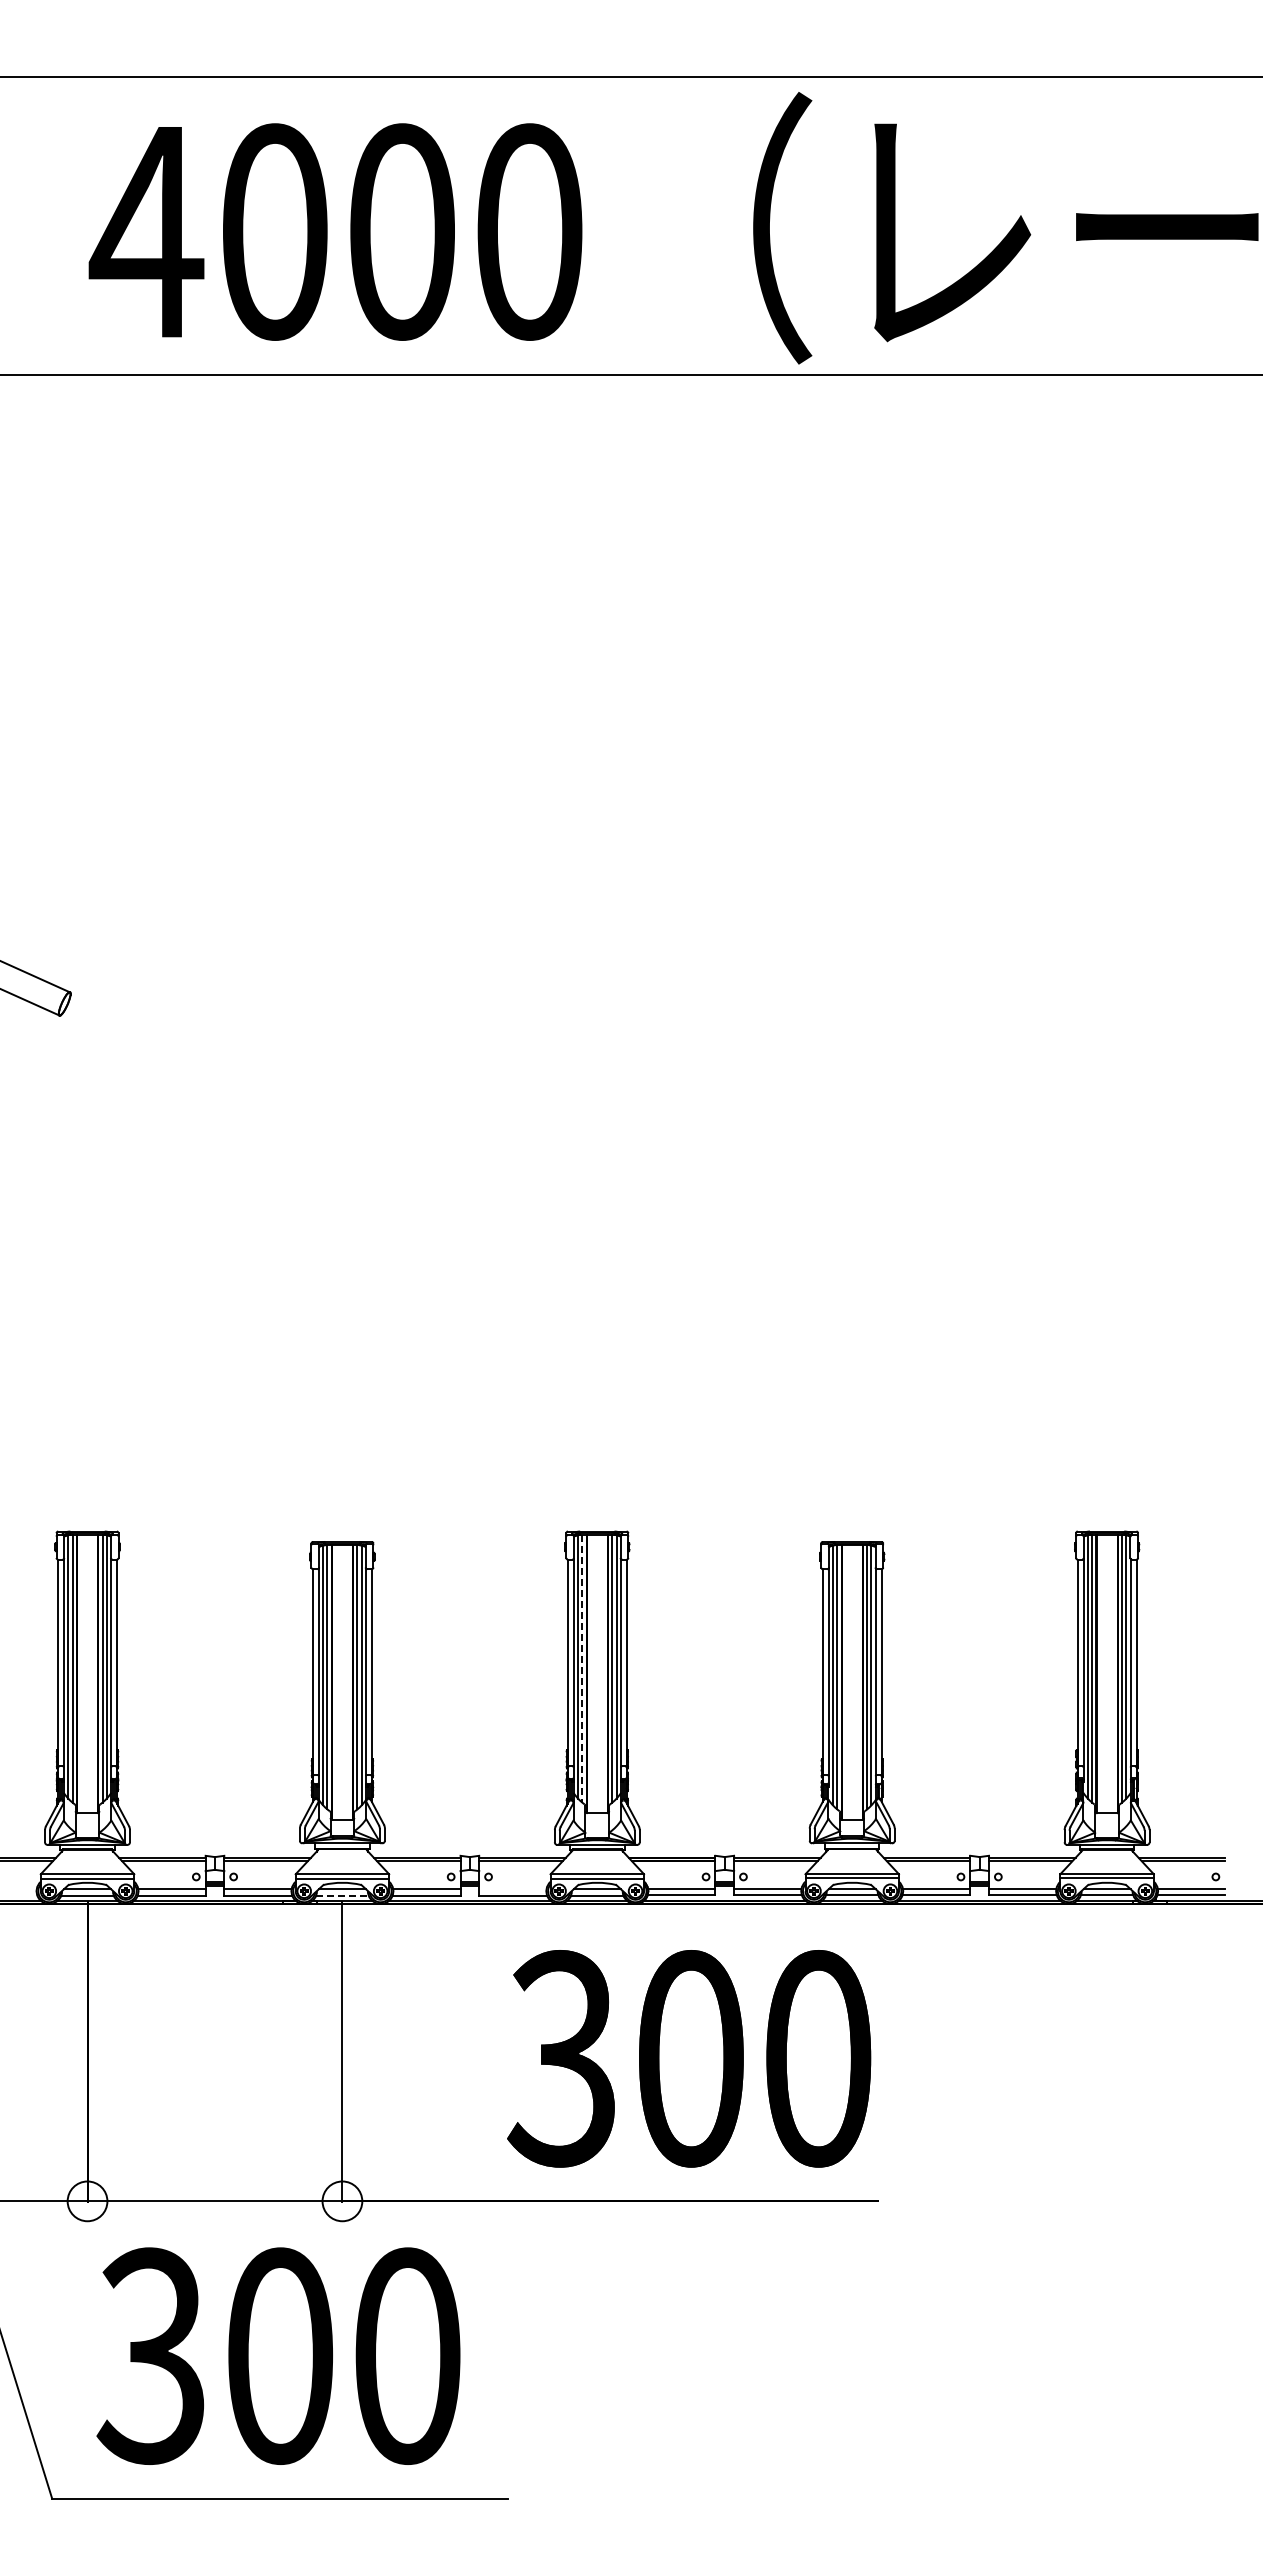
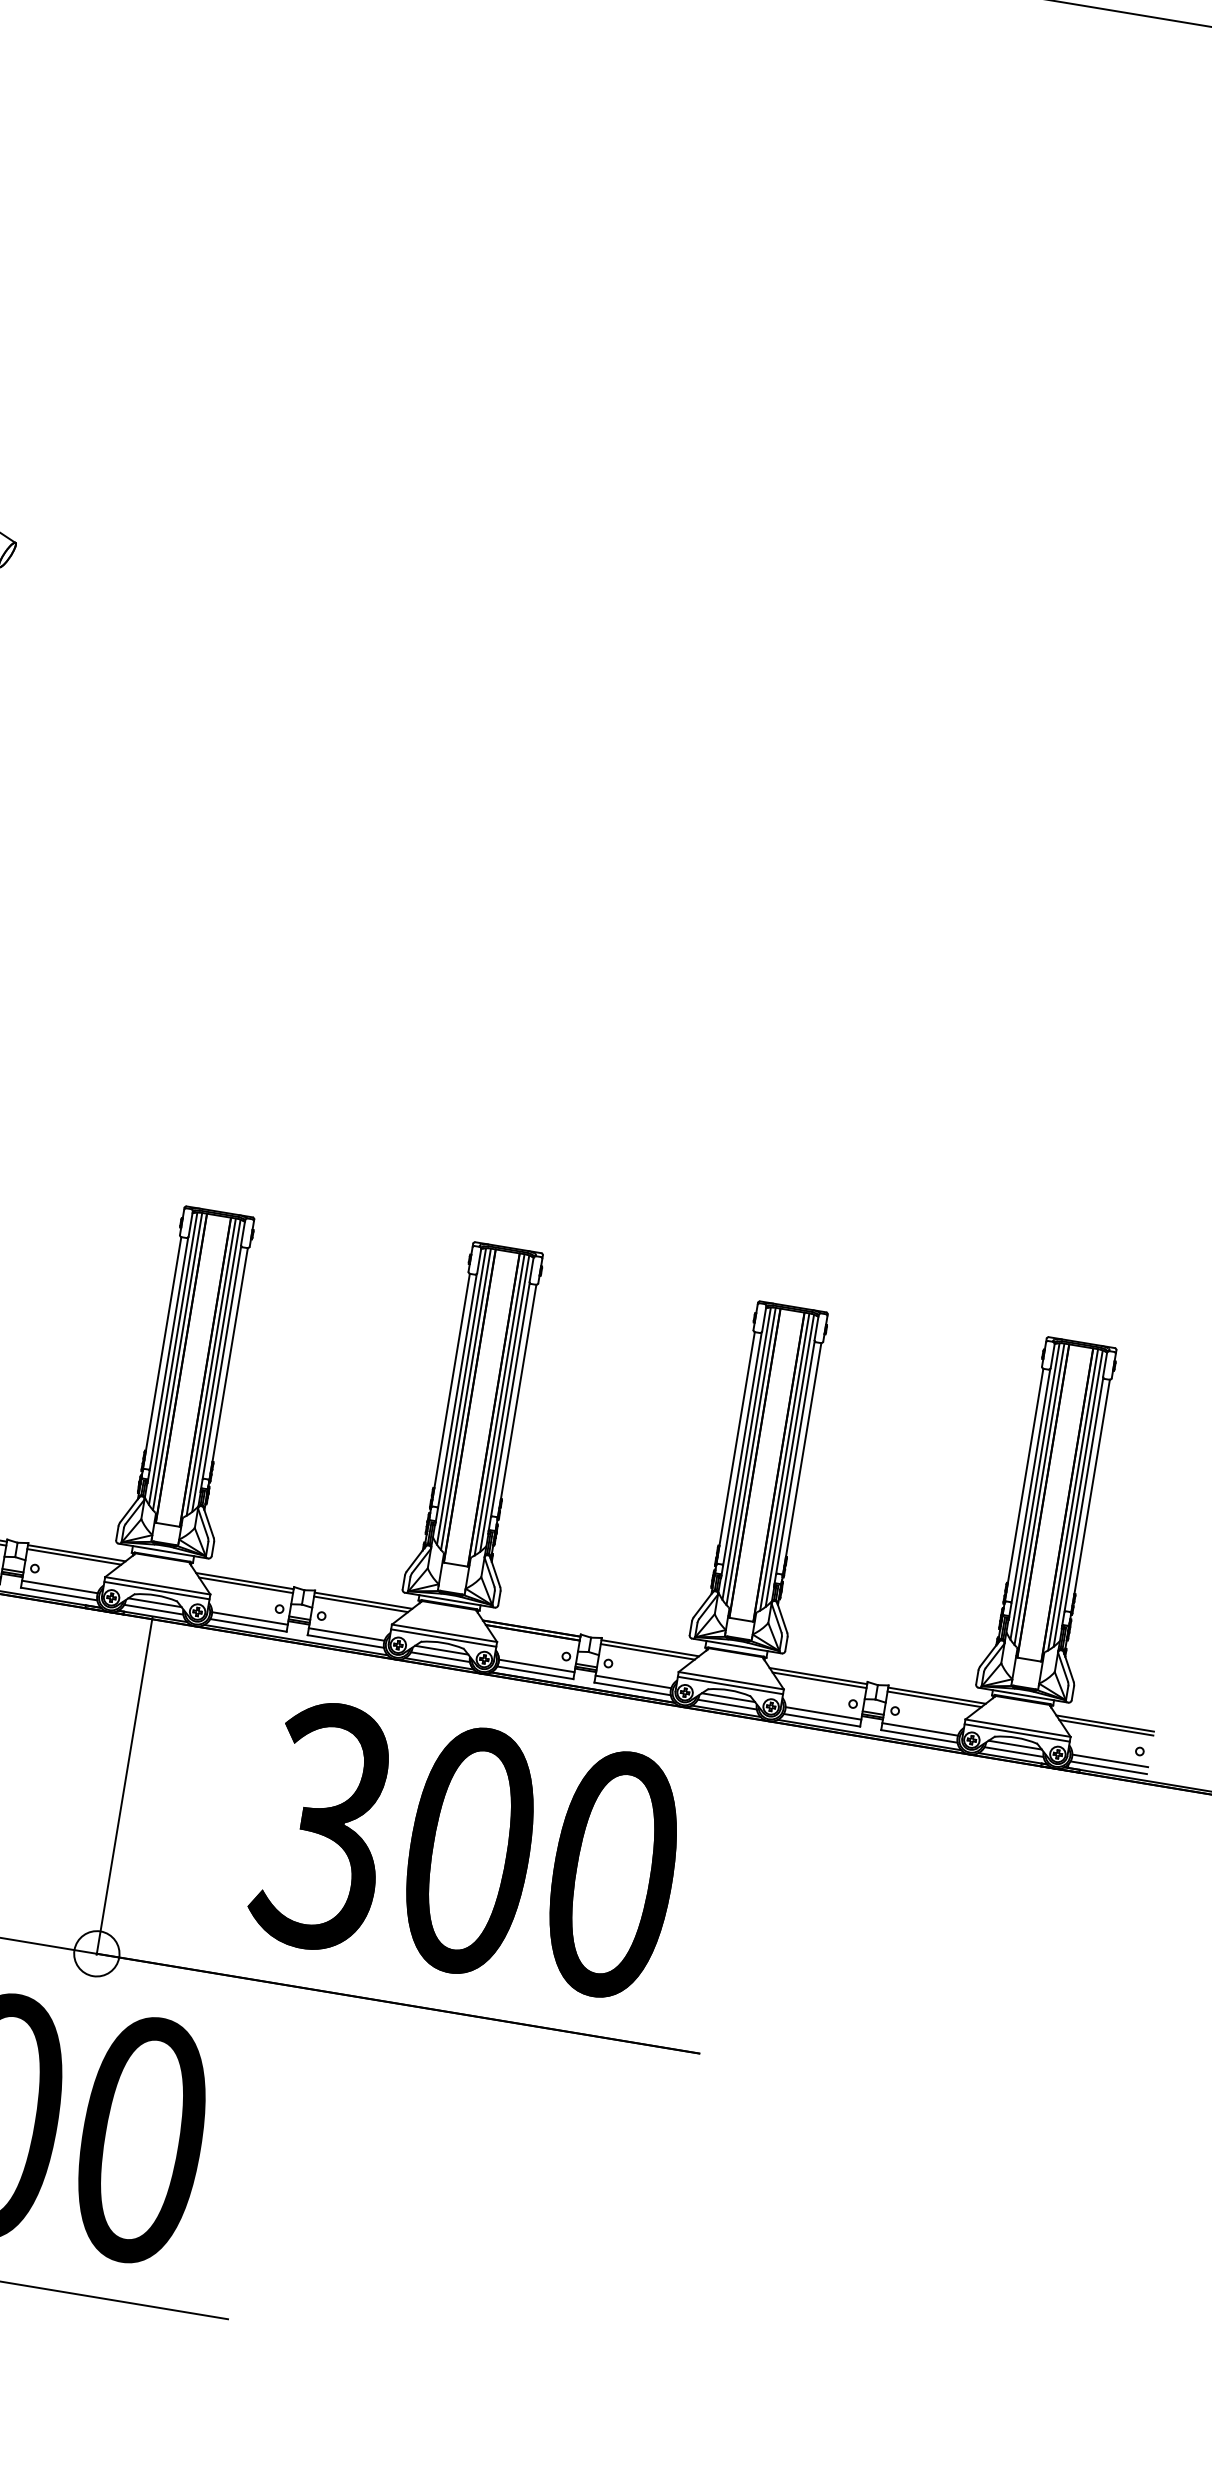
line: (582, 1668) -> (466, 1399), dashed -> solid
line: (512, 1889) -> (346, 1634), added
line: (342, 1895) -> (153, 1609), dashed -> solid
text: (689, 2058) -> (467, 1850), moved

